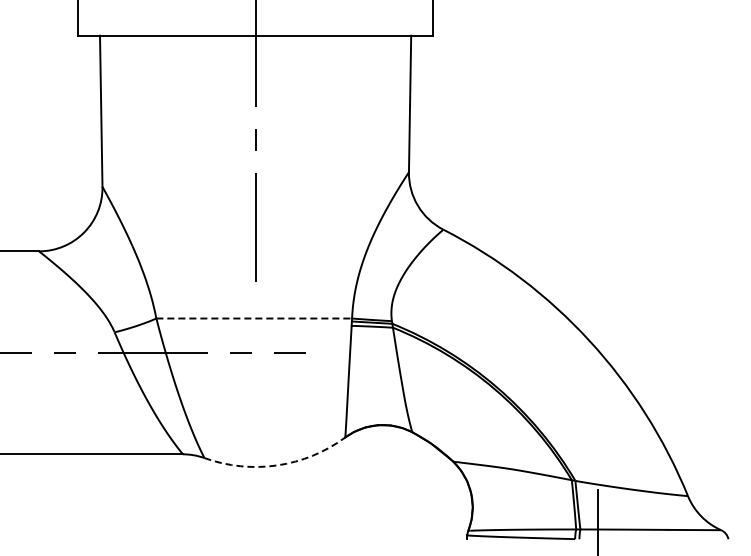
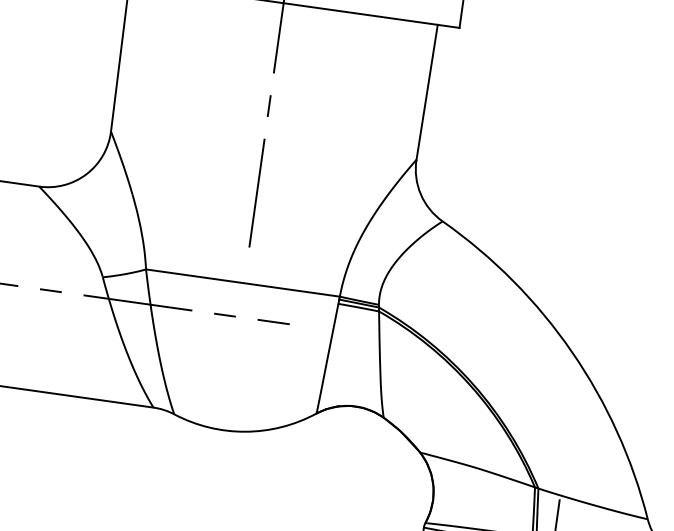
line: (254, 318) -> (243, 283), dashed -> solid
arc: (277, 465) -> (245, 431), dashed -> solid

